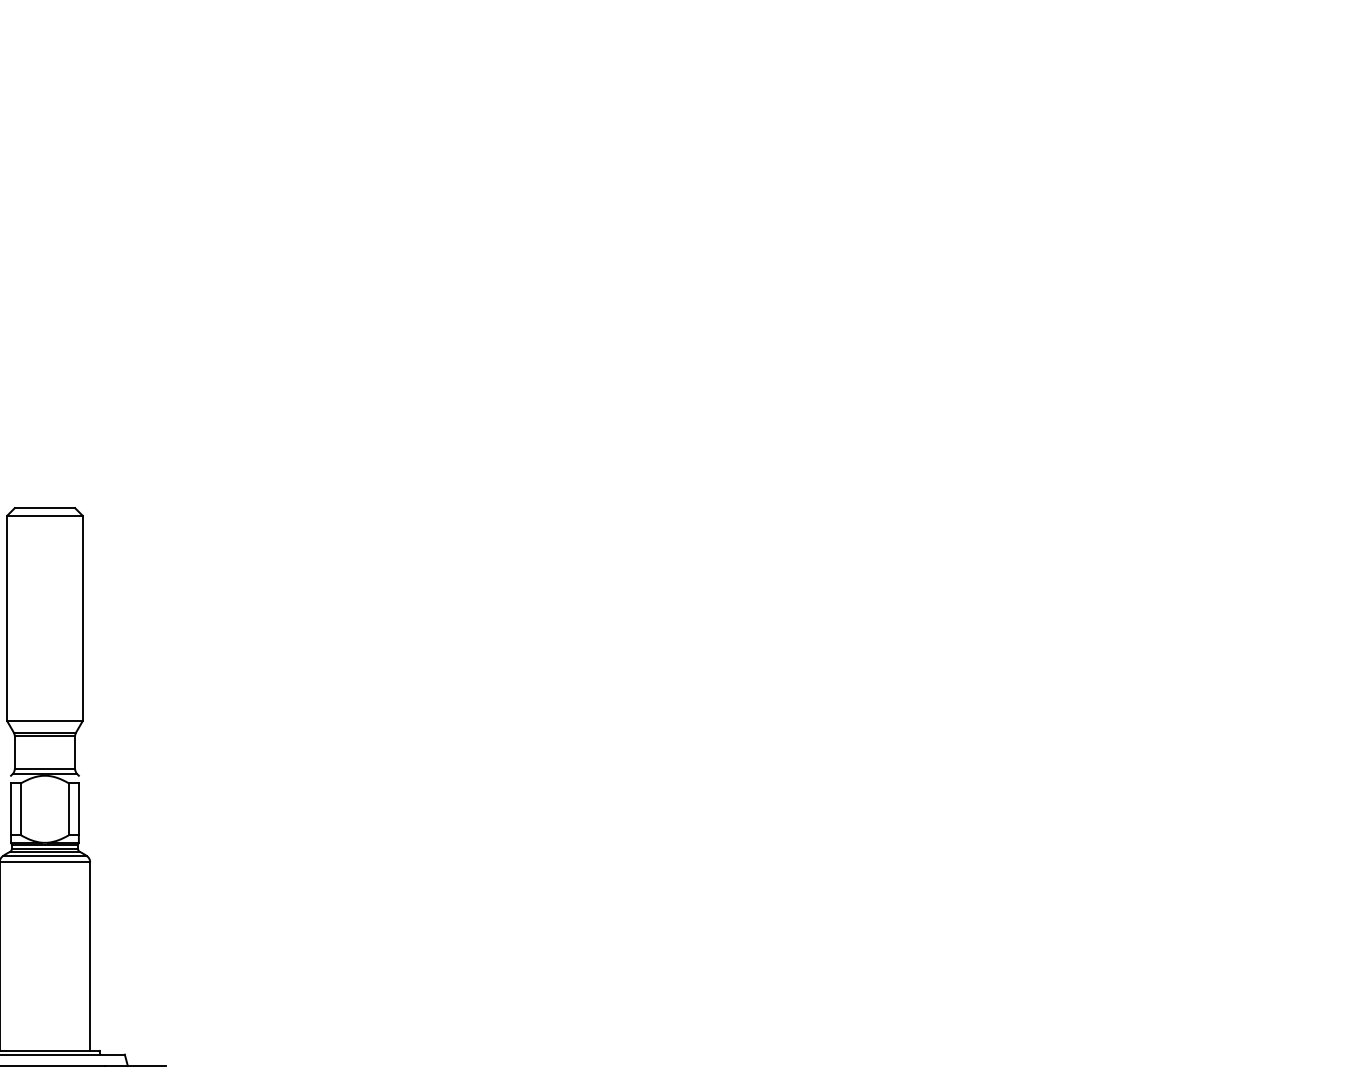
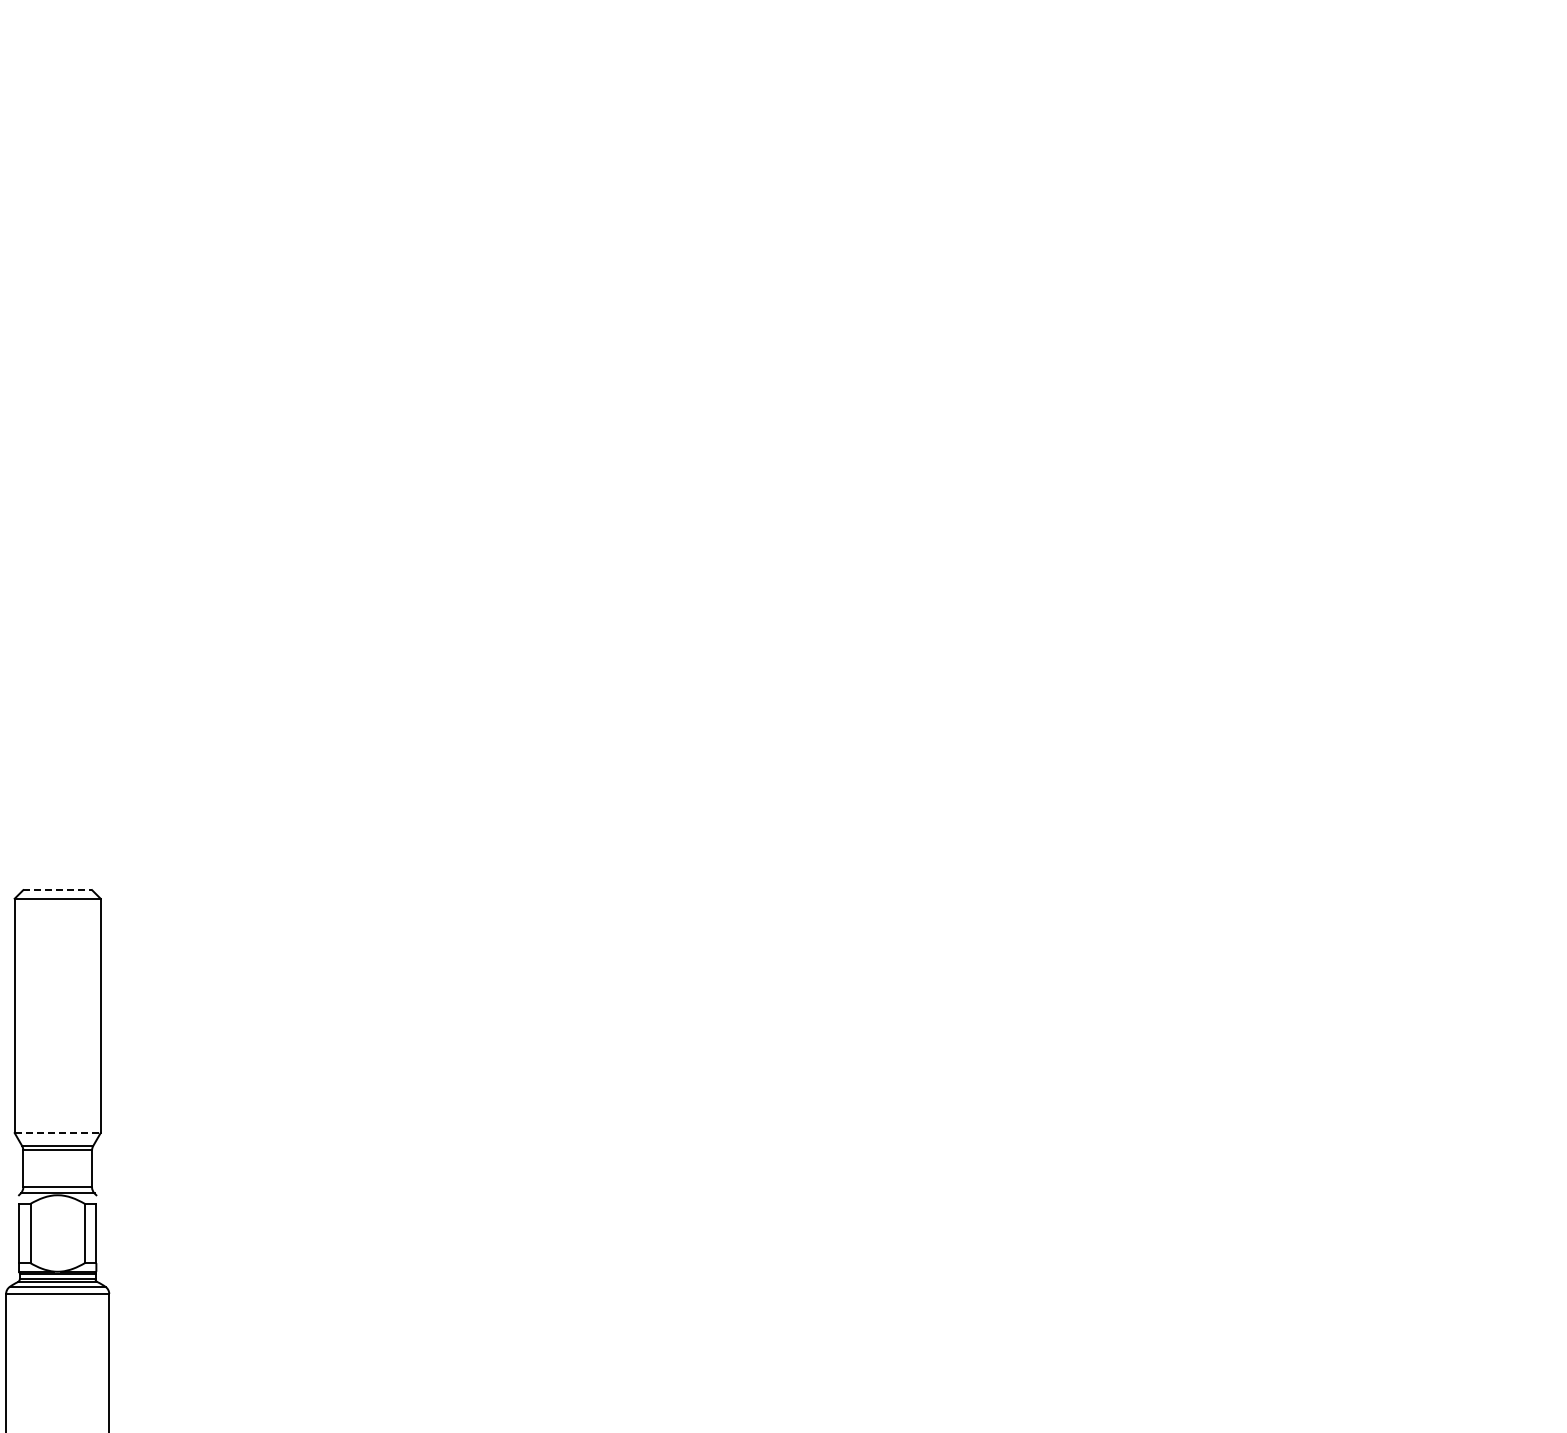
line: (45, 508) -> (58, 890), solid -> dashed
line: (44, 721) -> (57, 1133), solid -> dashed

